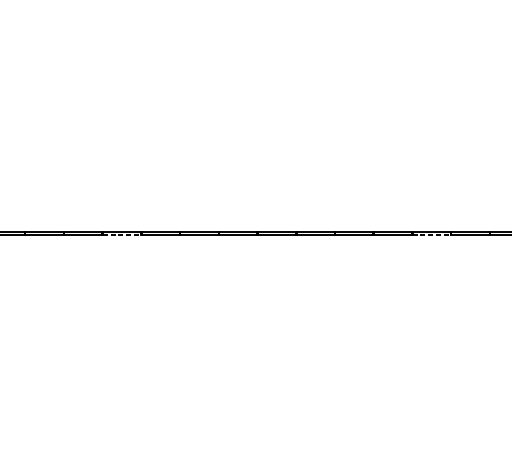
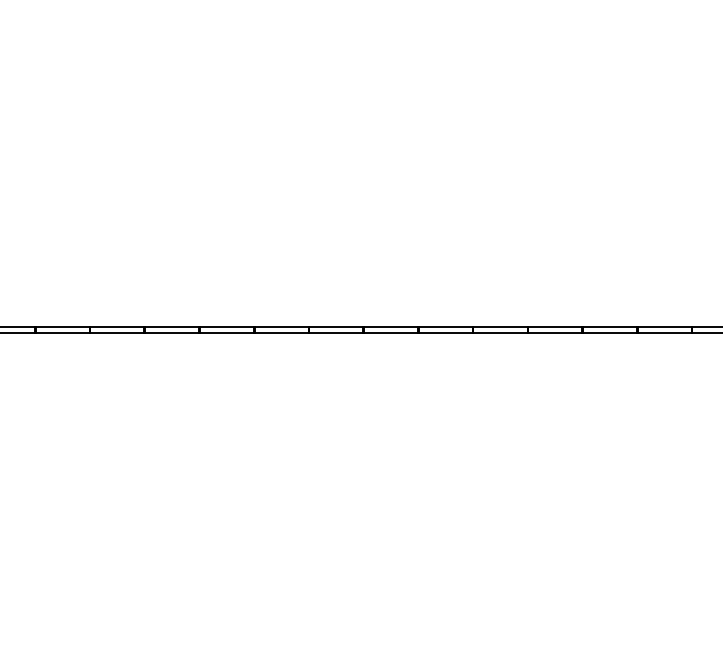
line: (122, 235) -> (172, 332), dashed -> solid
line: (432, 235) -> (610, 332), dashed -> solid

